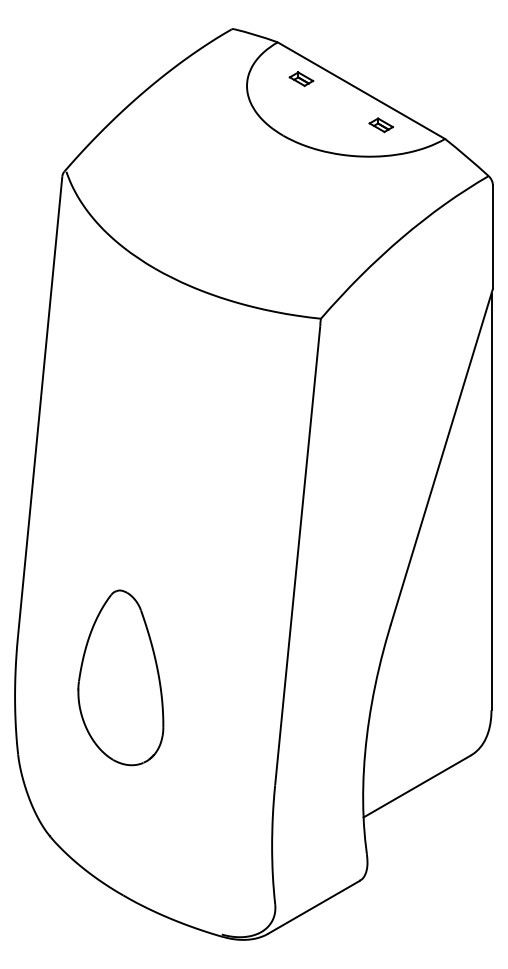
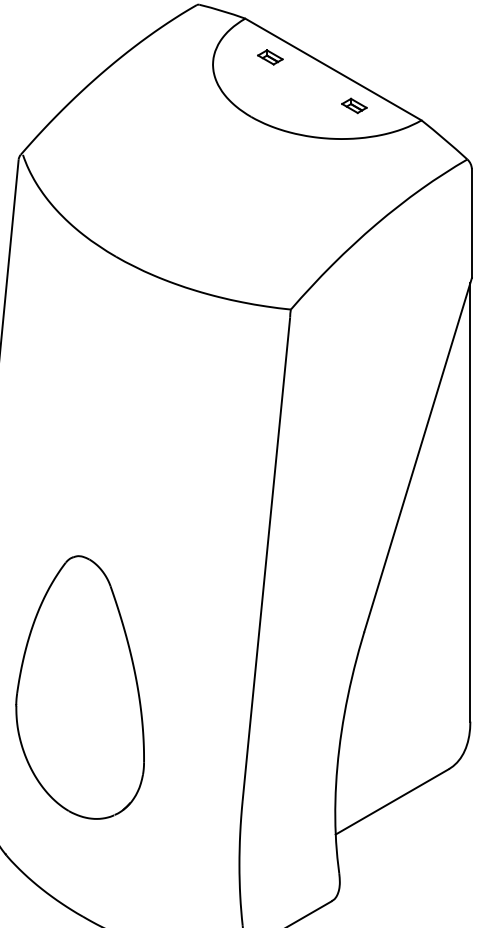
part: (120, 677) -> (79, 687), size x1.43

